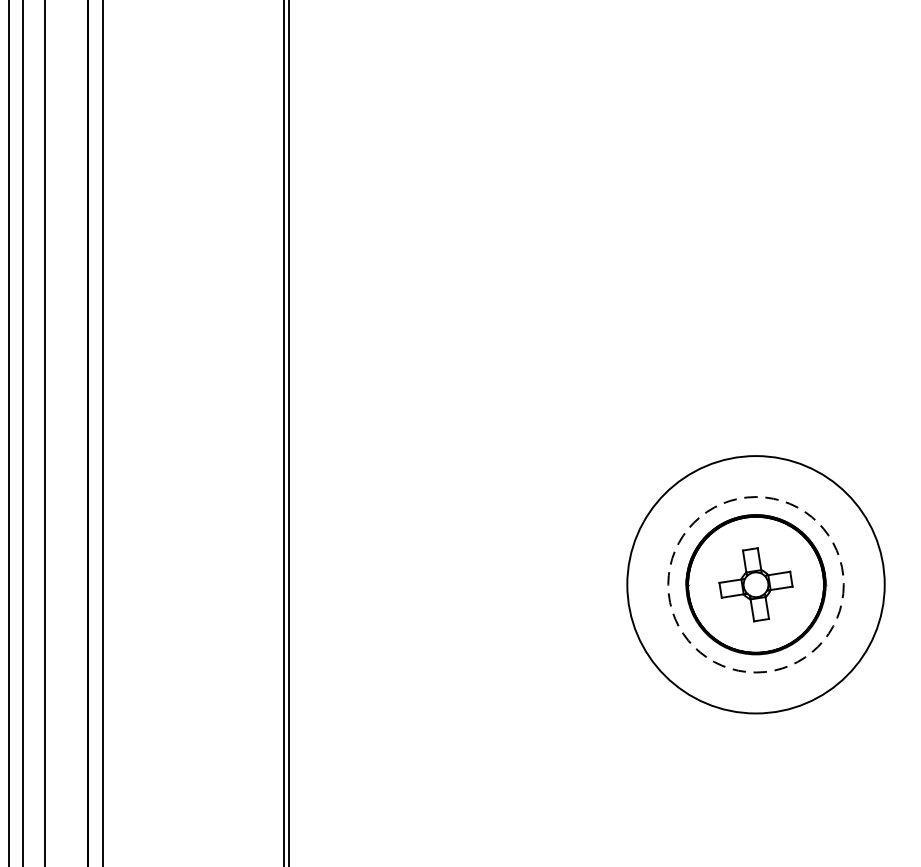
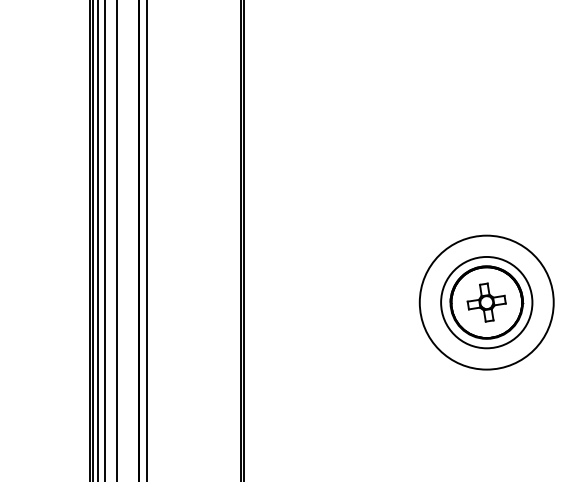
circle: (755, 584) -> (486, 302), dashed -> solid

